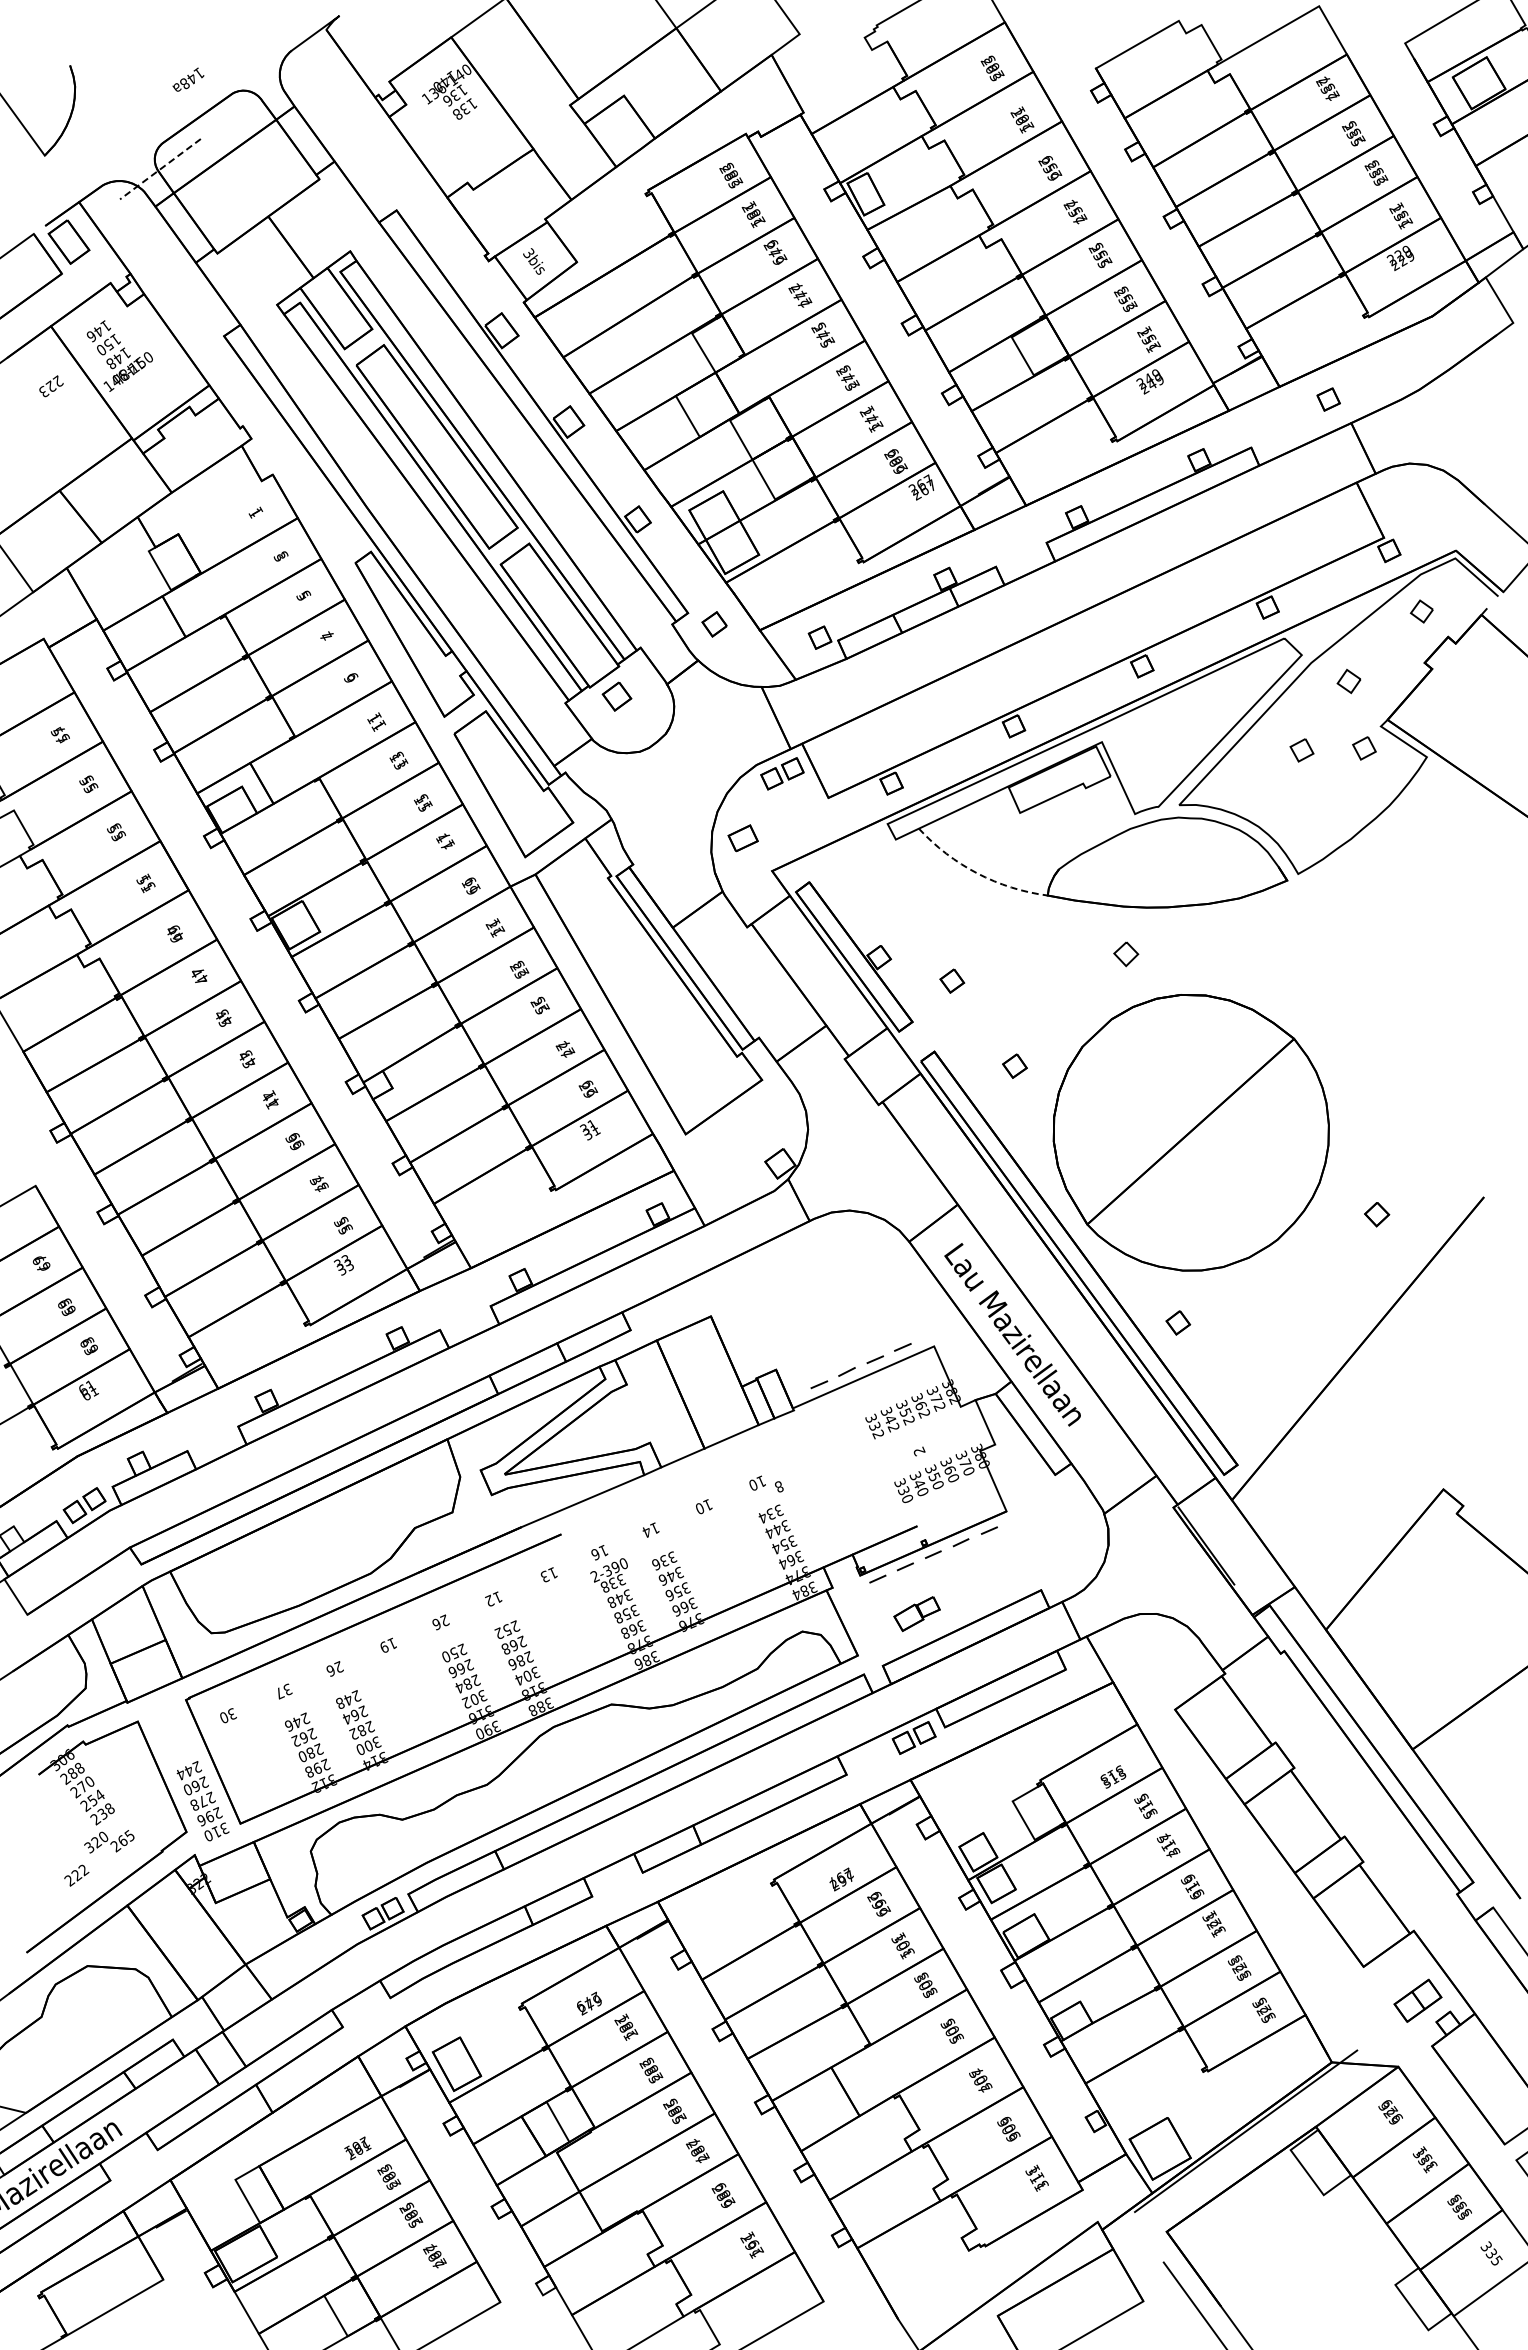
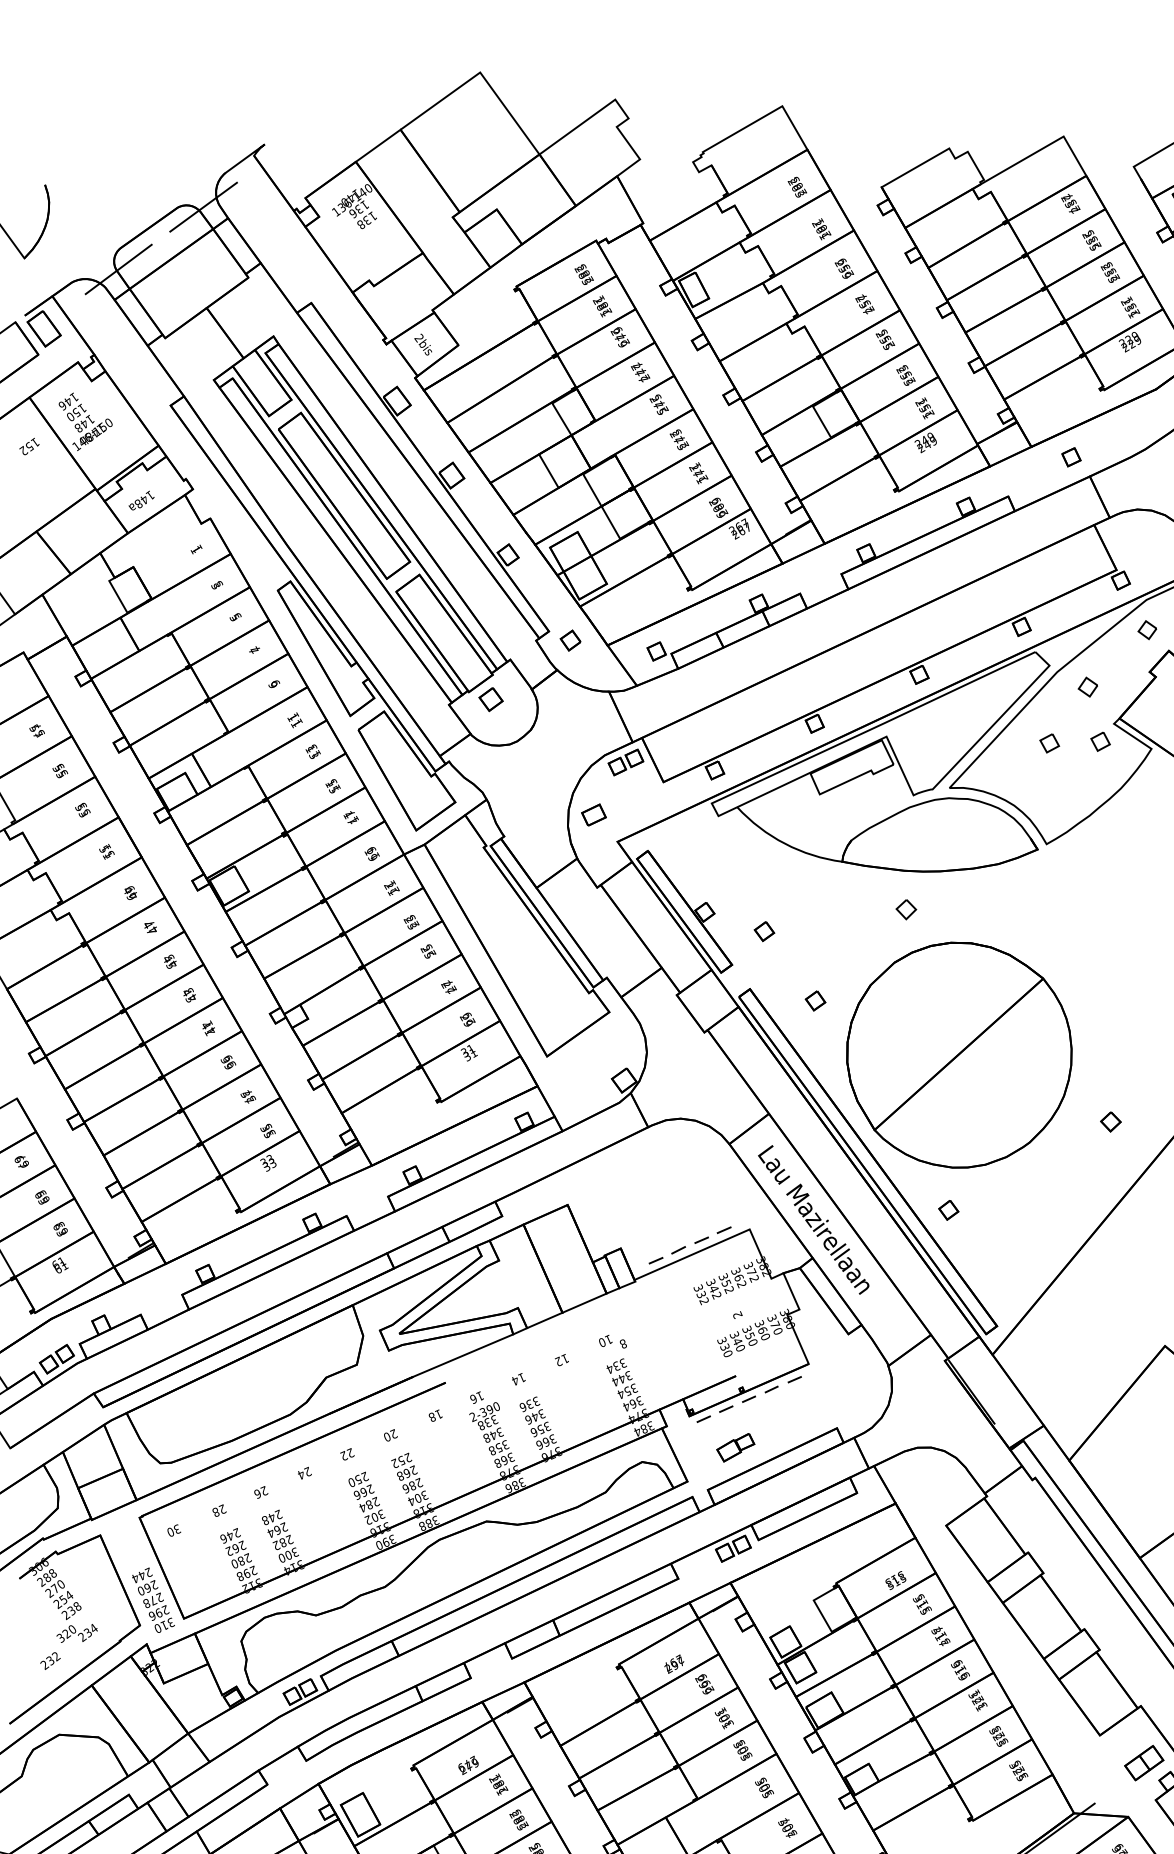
text: (188, 79) -> (141, 500), moved
line: (264, 92) -> (203, 206), added
line: (160, 169) -> (118, 269), dashed -> solid
text: (528, 253) -> (418, 338), 3bis -> 2bis
text: (50, 386) -> (29, 446), 223 -> 152
arc: (977, 873) -> (785, 843), dashed -> solid
text: (699, 1507) -> (558, 1360), 10 -> 12
text: (544, 1576) -> (431, 1417), 13 -> 18
text: (493, 1598) -> (390, 1435), 12 -> 20
text: (436, 1624) -> (343, 1456), 26 -> 22
text: (388, 1645) -> (304, 1473), 19 -> 24
text: (283, 1691) -> (219, 1510), 37 -> 28
text: (125, 1838) -> (90, 1630), 265 -> 234
text: (76, 1875) -> (50, 1660), 222 -> 232

